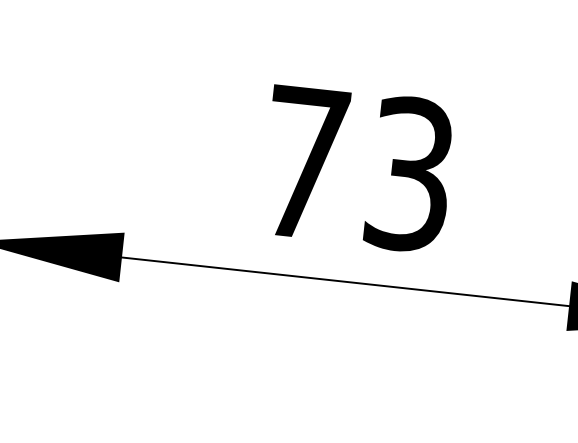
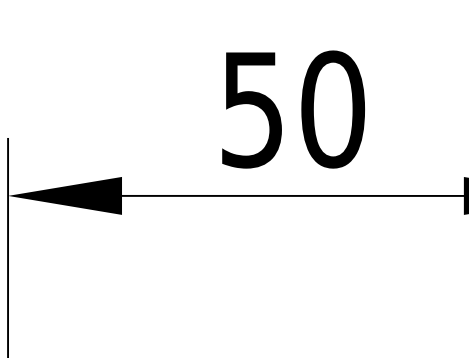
text: (358, 168) -> (293, 109), 73 -> 50

